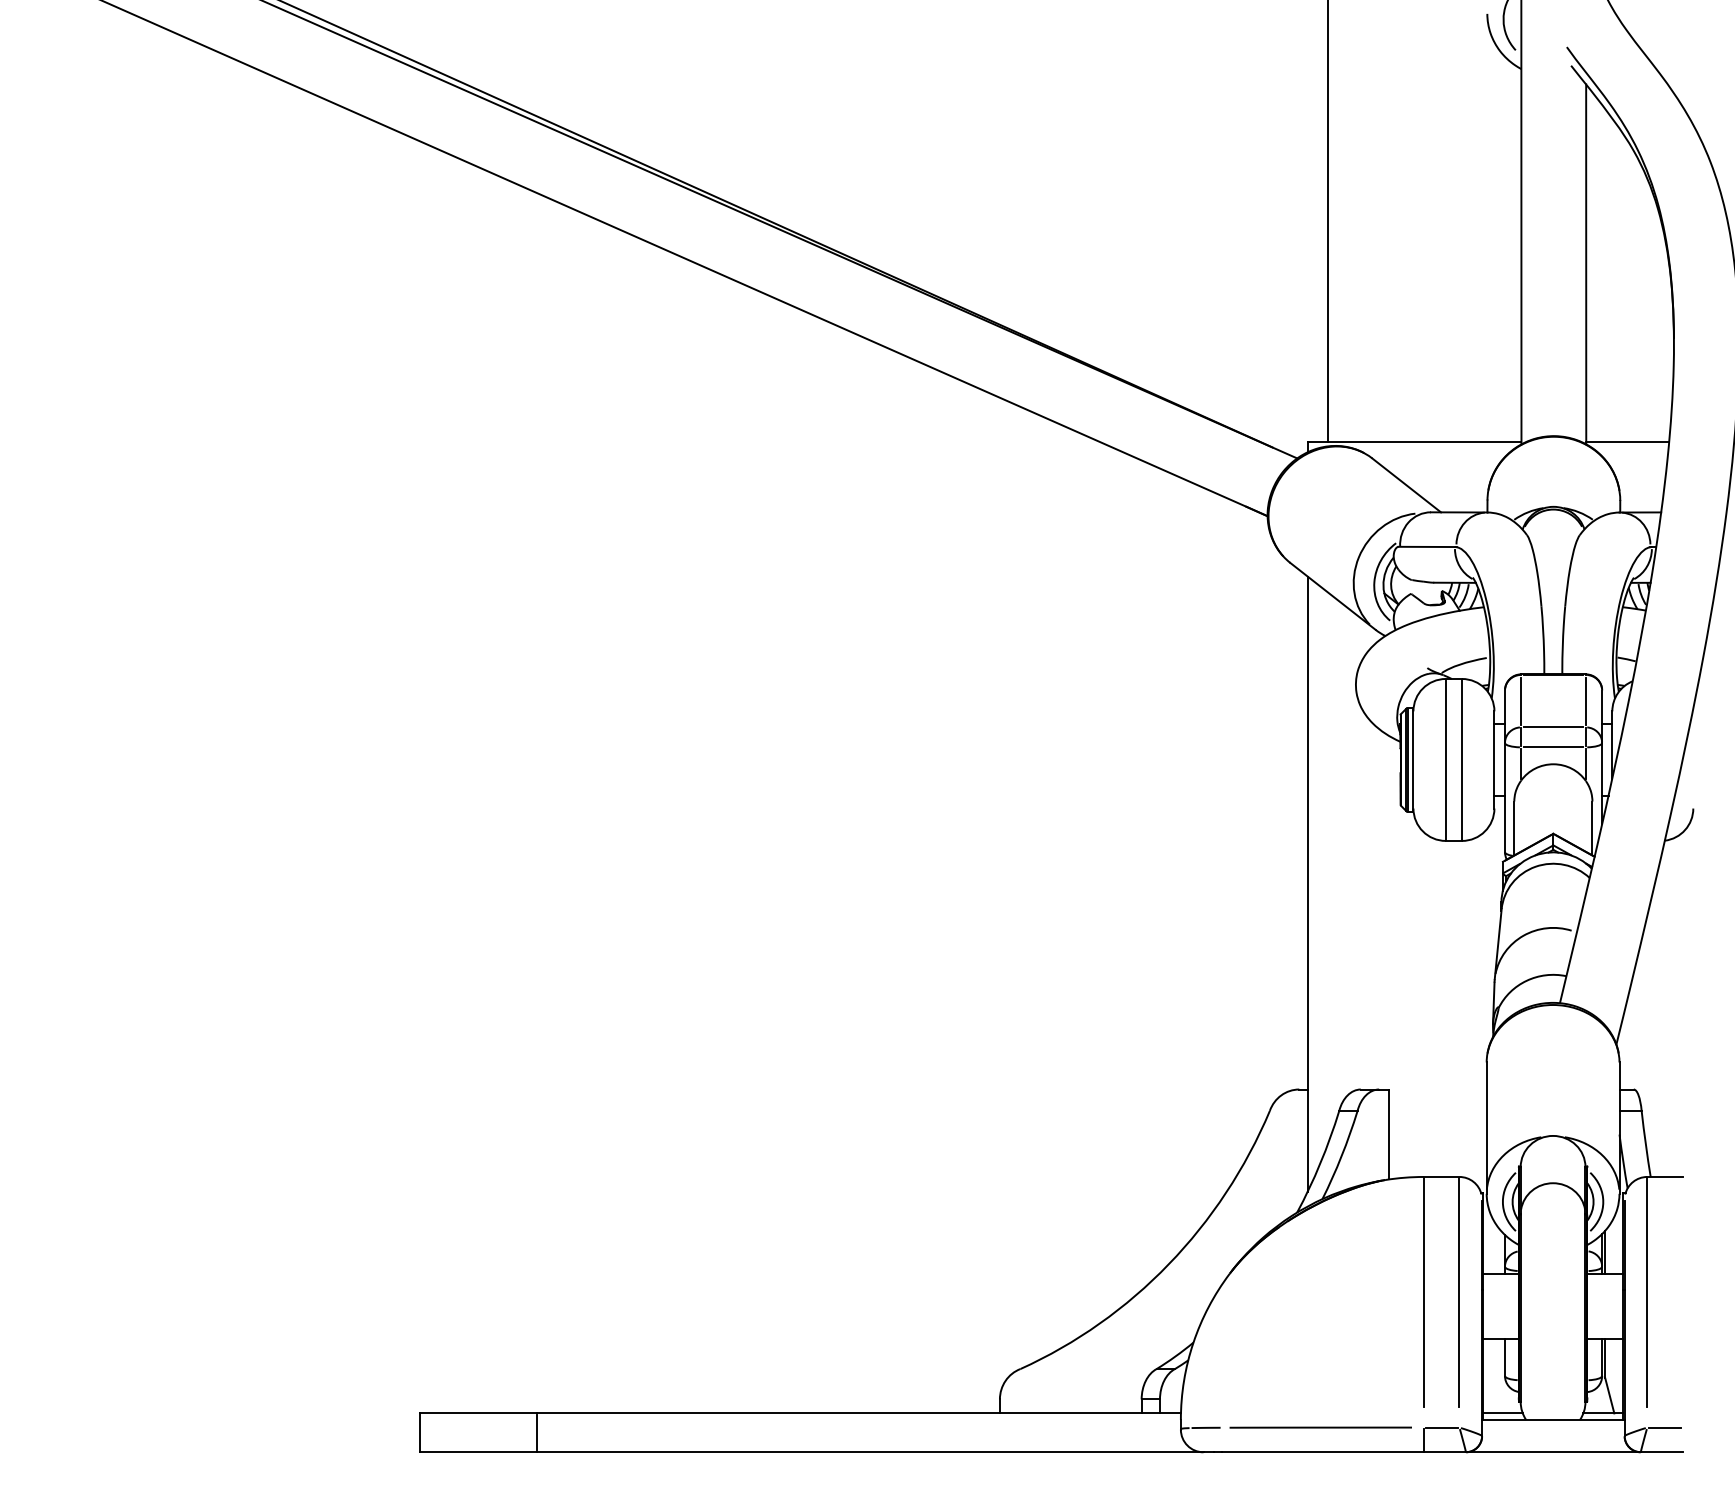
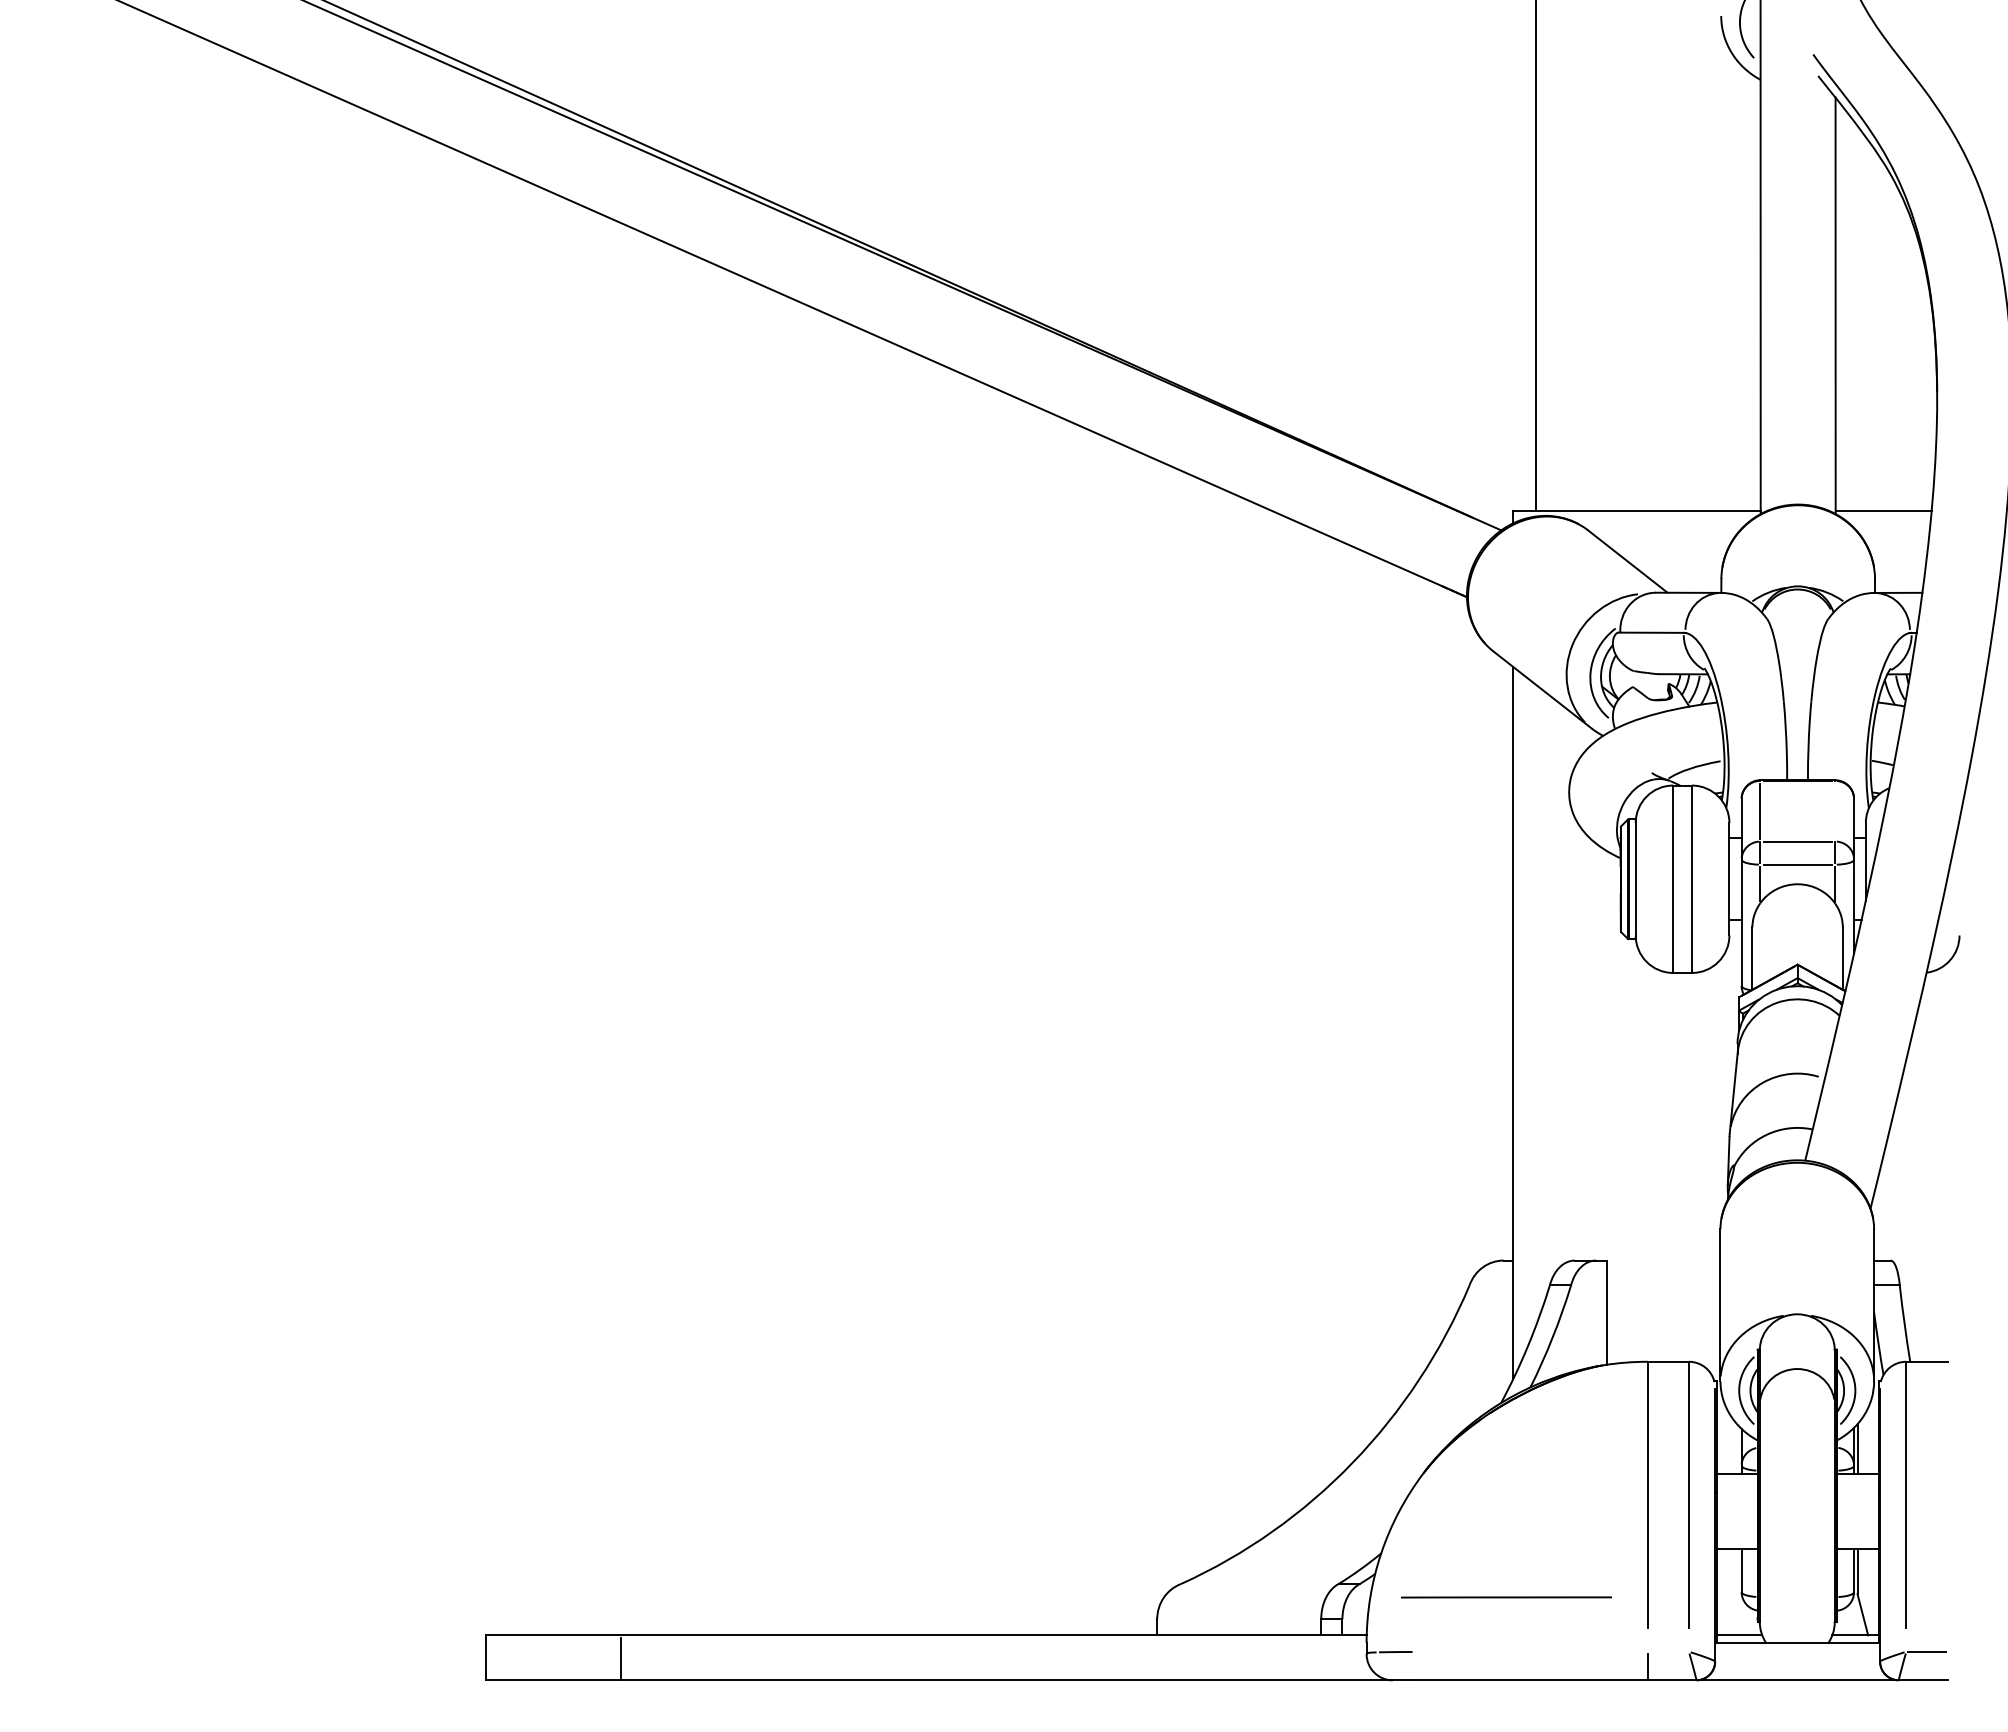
line: (1585, 700) -> (1834, 810), removed
line: (1320, 1427) -> (1506, 1597), moved
line: (1441, 1427) -> (1668, 1651), removed

